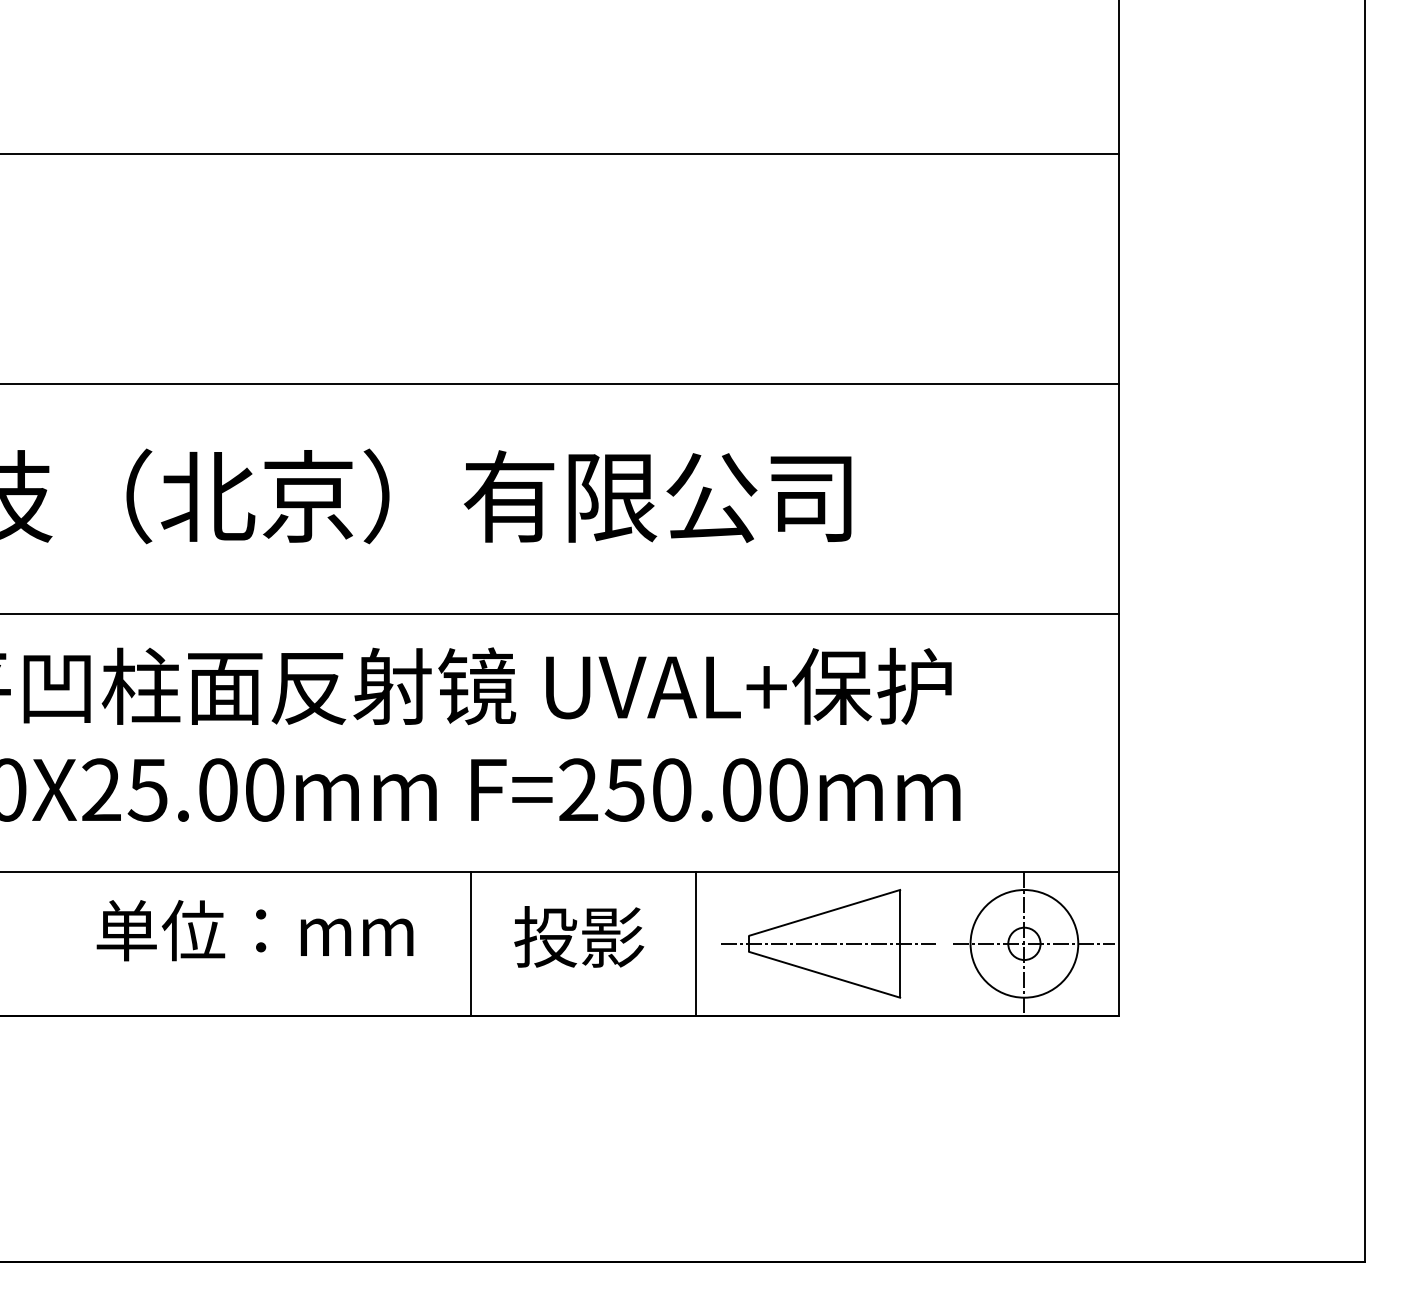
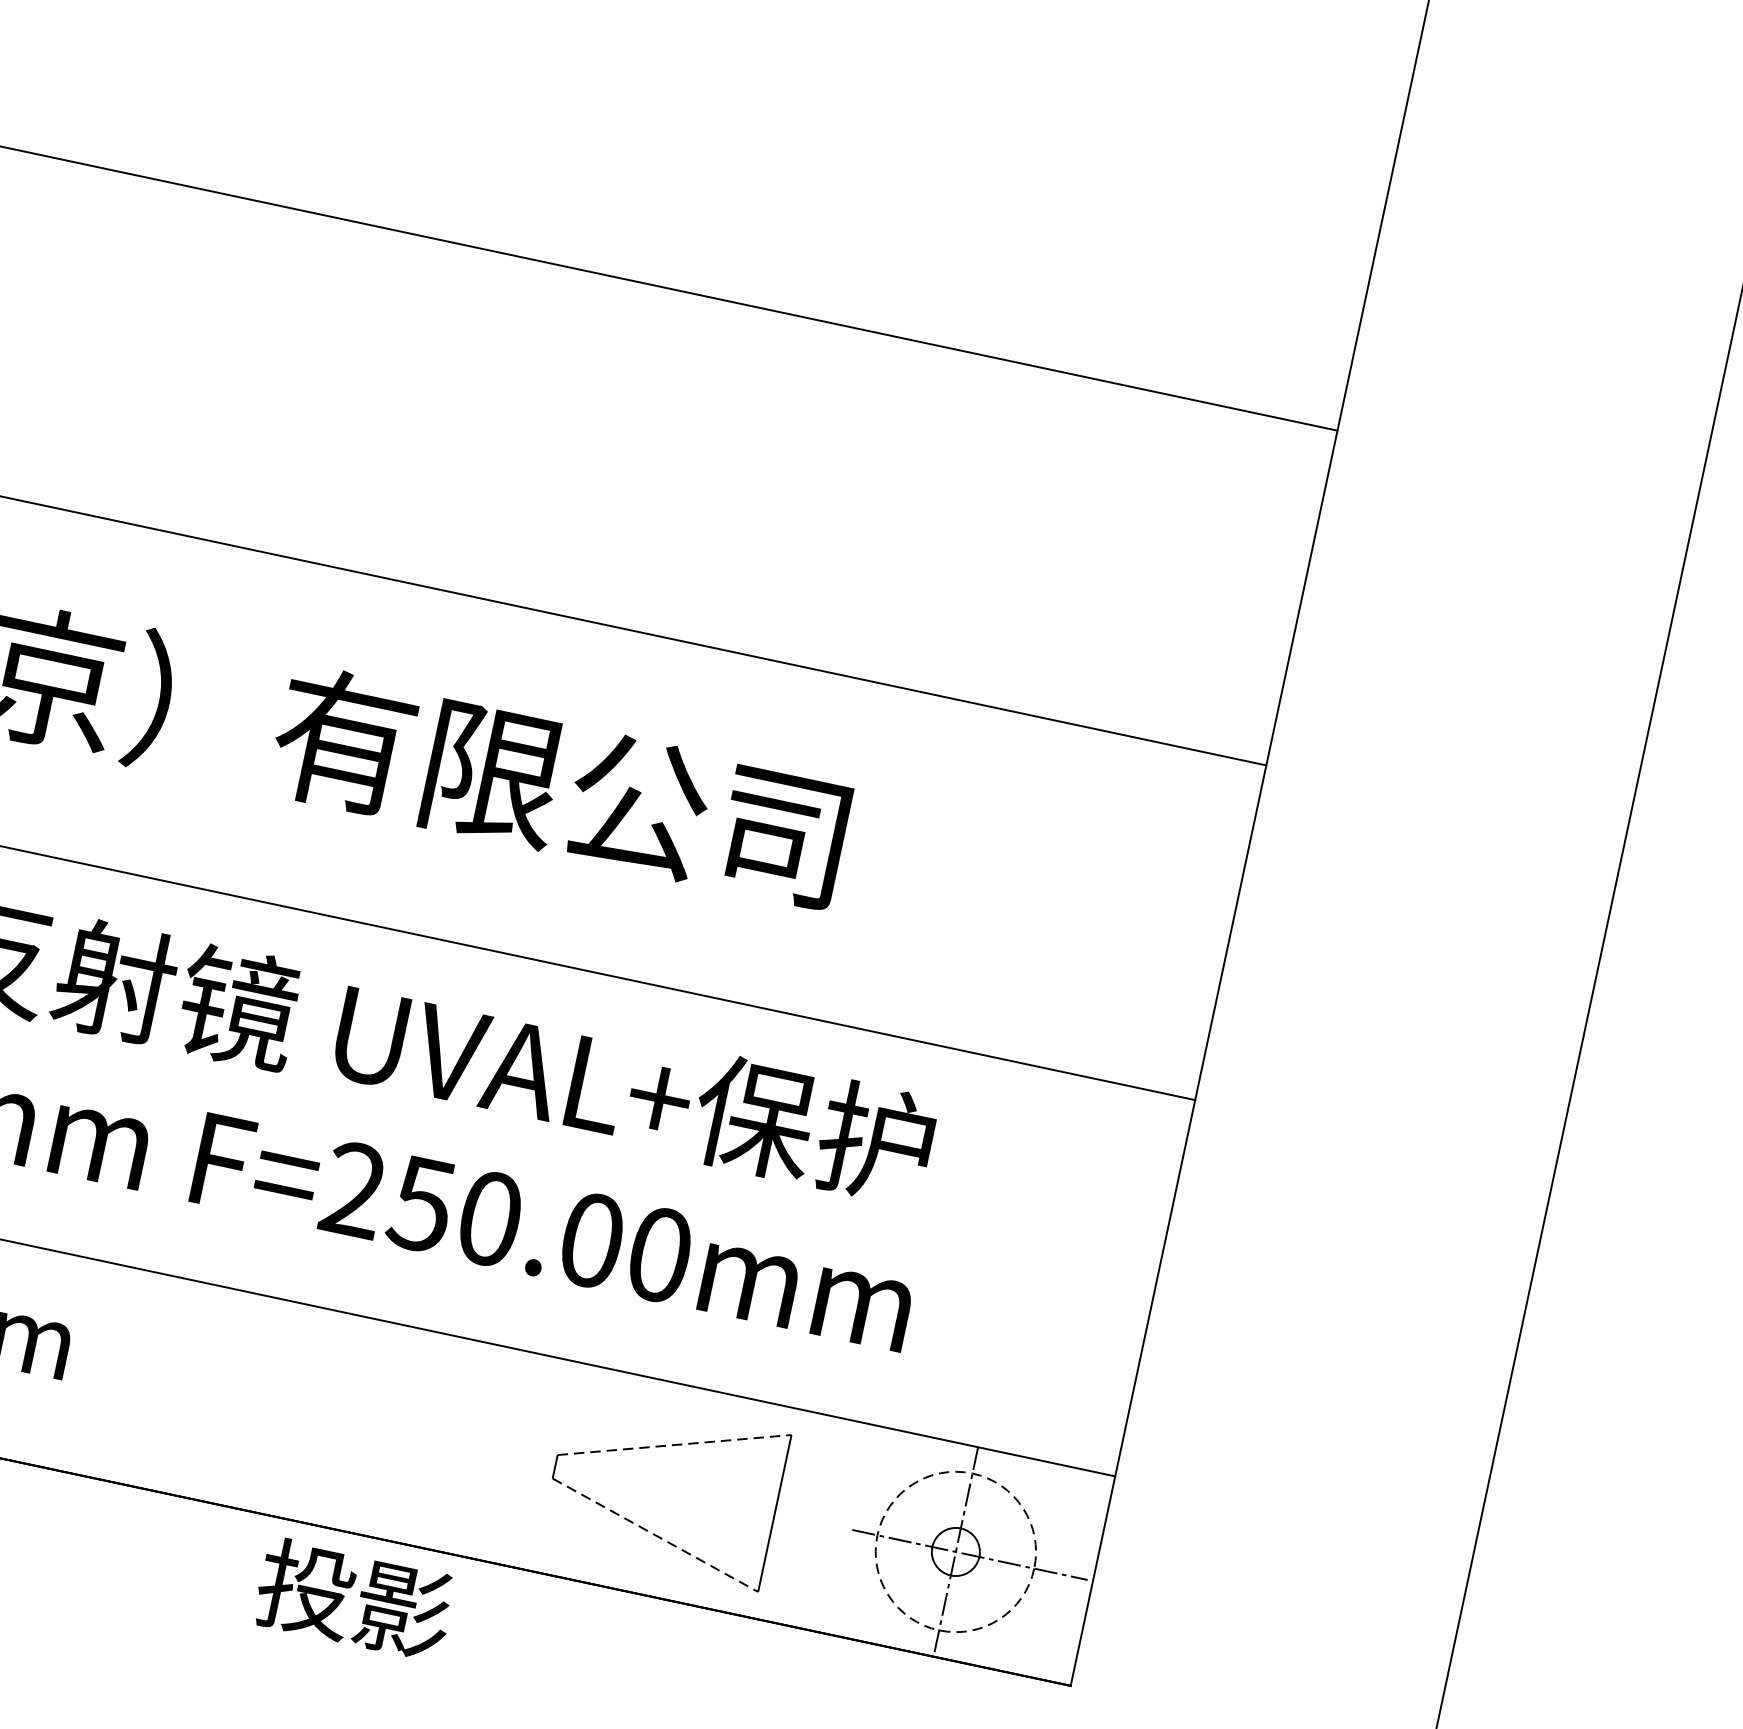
line: (824, 912) -> (674, 1444), solid -> dashed
text: (579, 936) -> (355, 1598), moved
line: (470, 943) -> (149, 1379), removed
line: (695, 943) -> (476, 1449), removed
line: (827, 943) -> (669, 1490), removed
circle: (1024, 943) -> (956, 1551), solid -> dashed
line: (824, 974) -> (655, 1534), solid -> dashed

